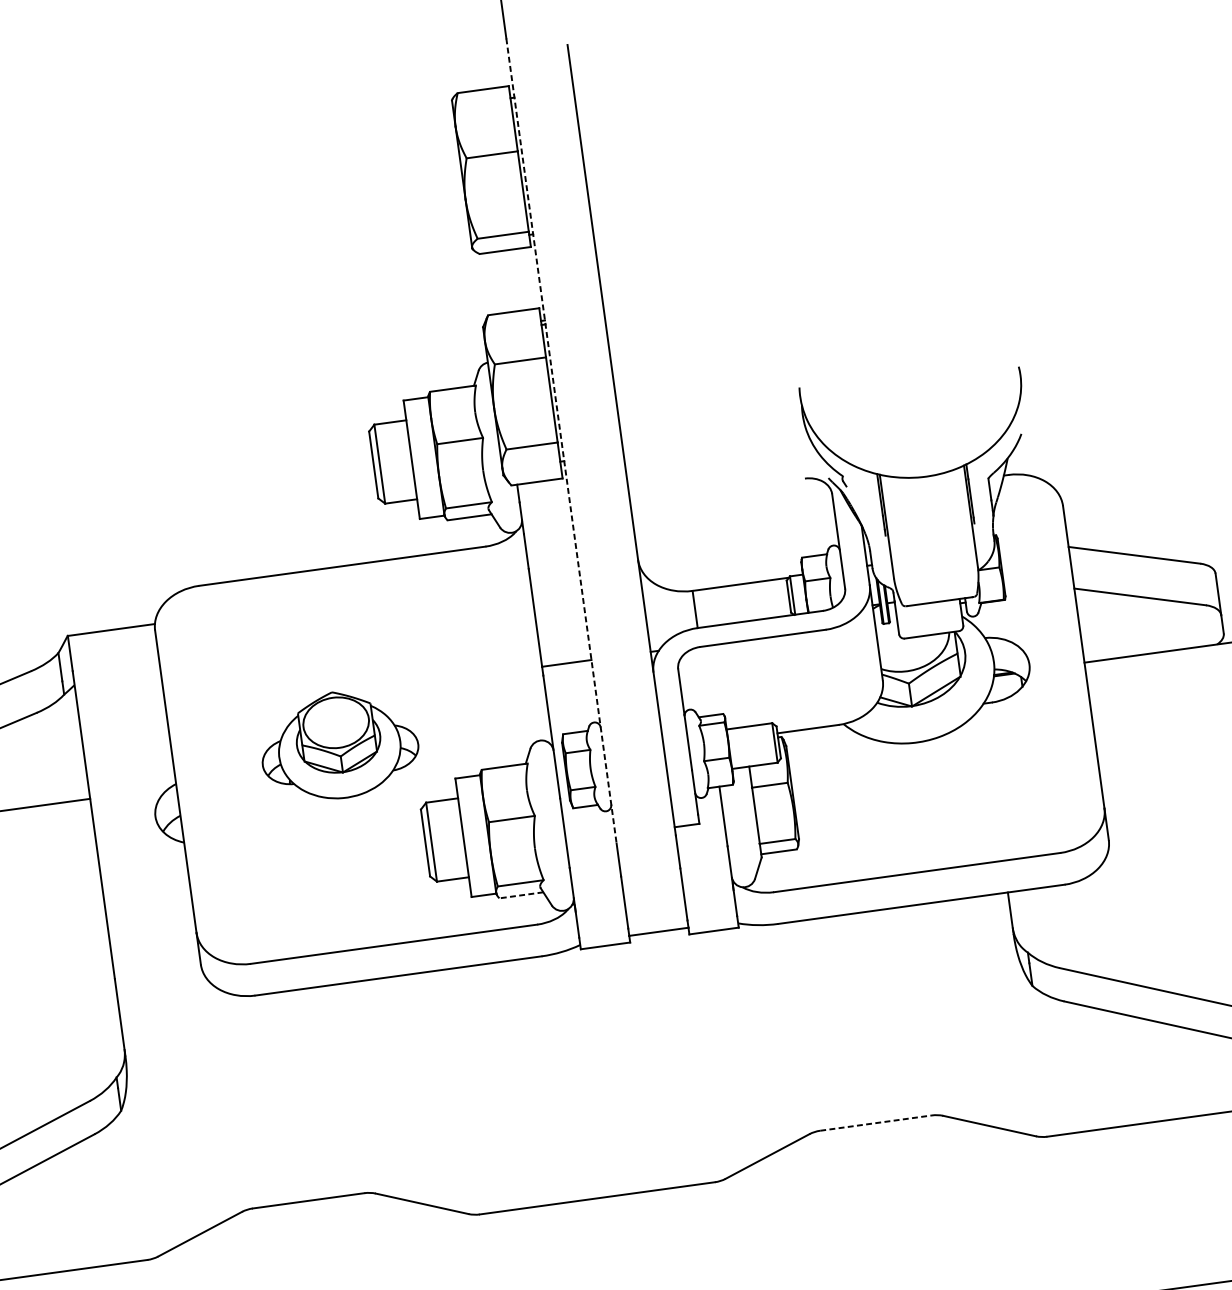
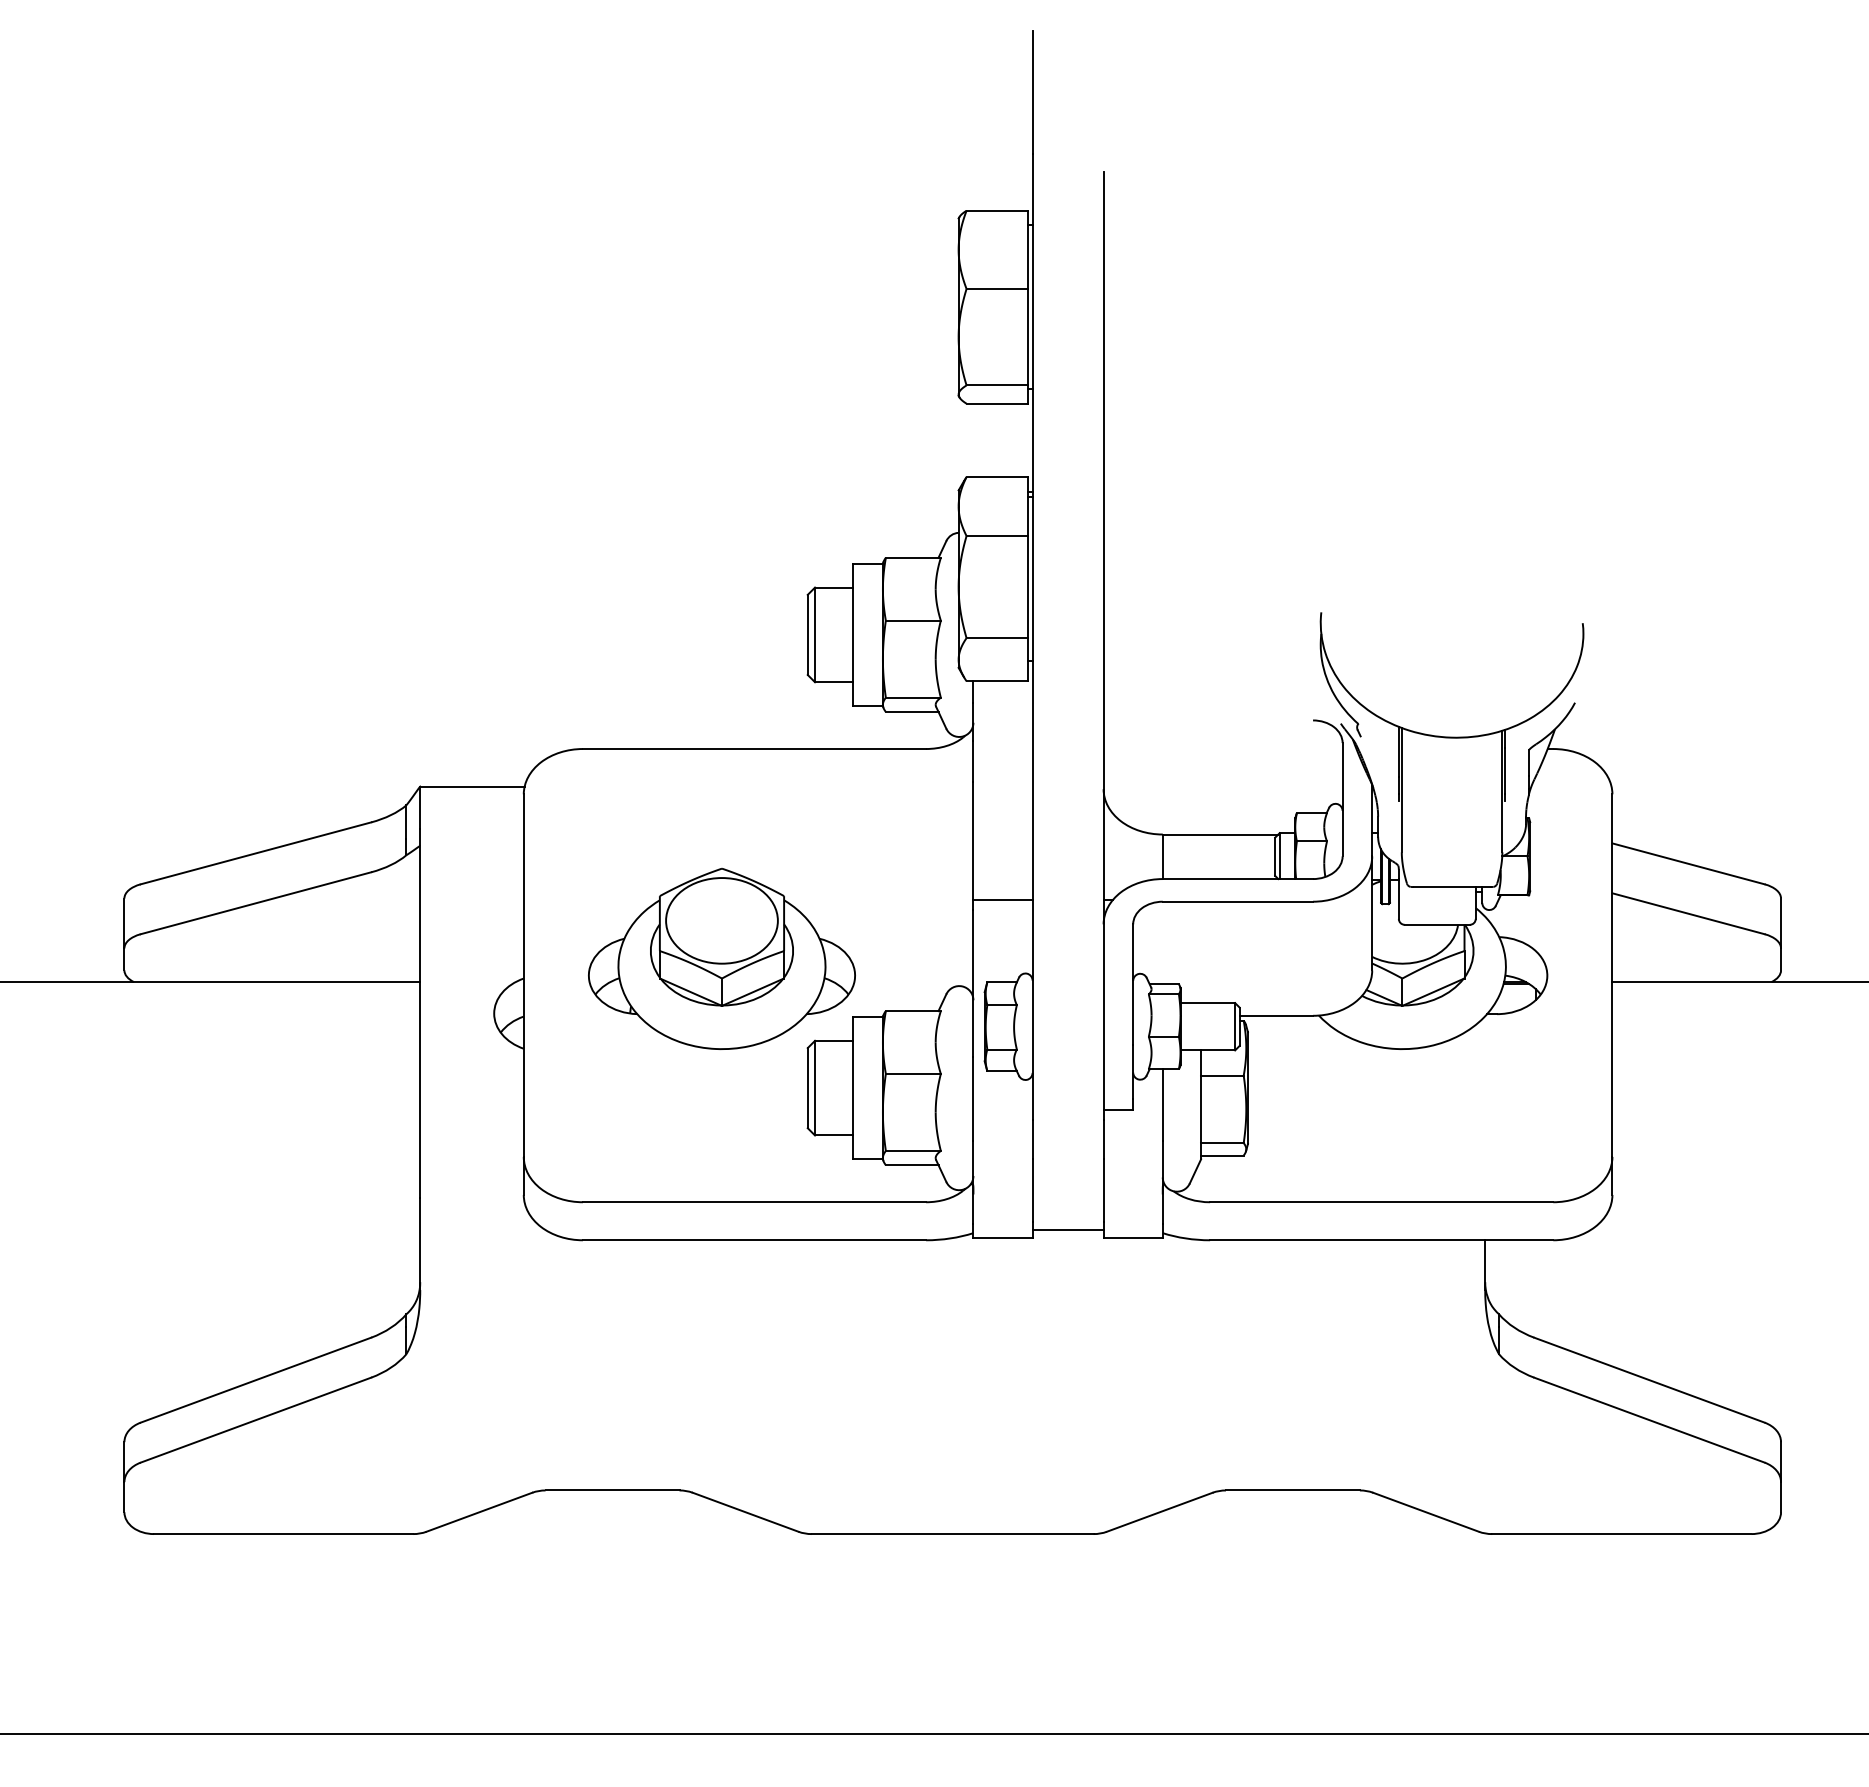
line: (561, 441) -> (1032, 637), dashed -> solid
part: (338, 744) -> (721, 958), size x1.43
line: (520, 895) -> (911, 1165), dashed -> solid
line: (875, 1123) -> (1292, 1490), dashed -> solid

